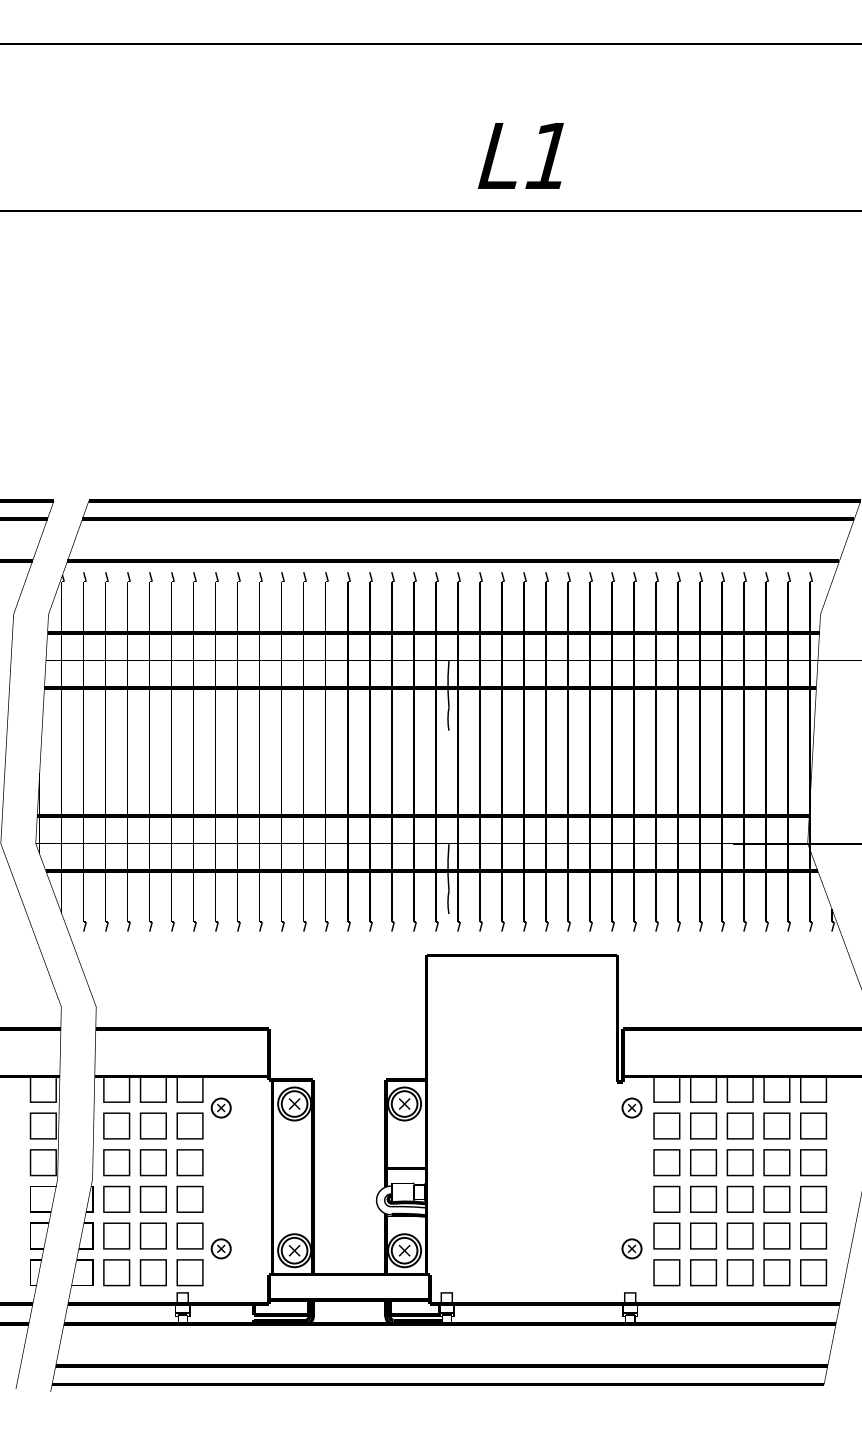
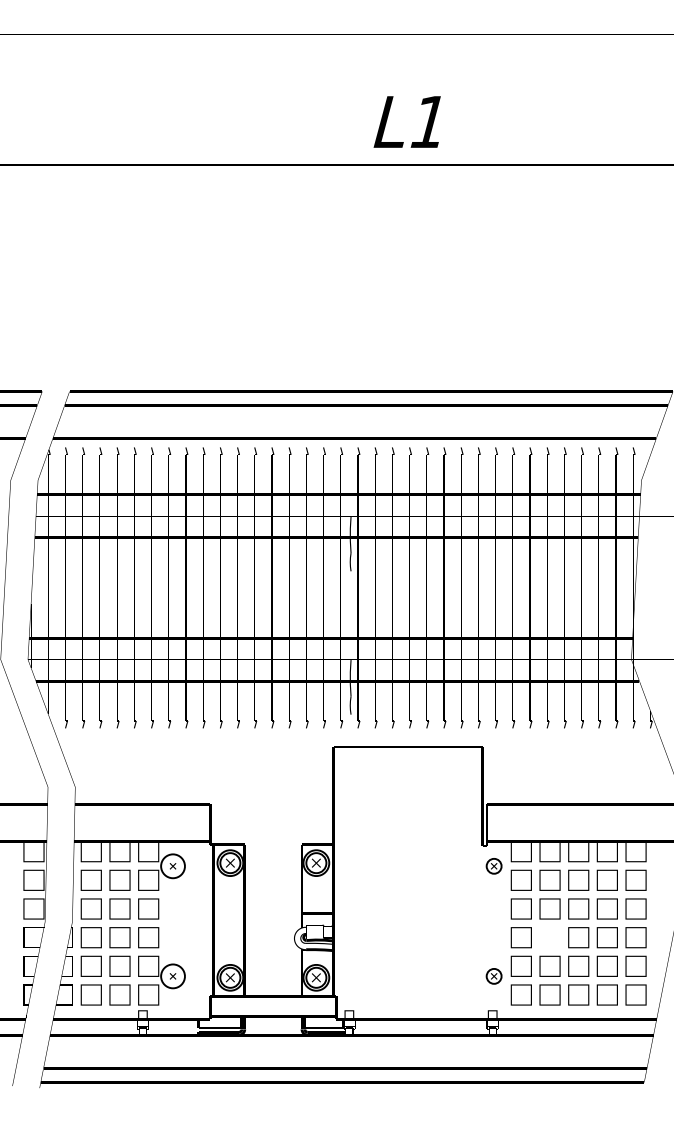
circle: (220, 1107) -> (172, 865), size x1.6
part: (703, 1198) -> (550, 936), removed
circle: (220, 1248) -> (172, 976), size x1.6

